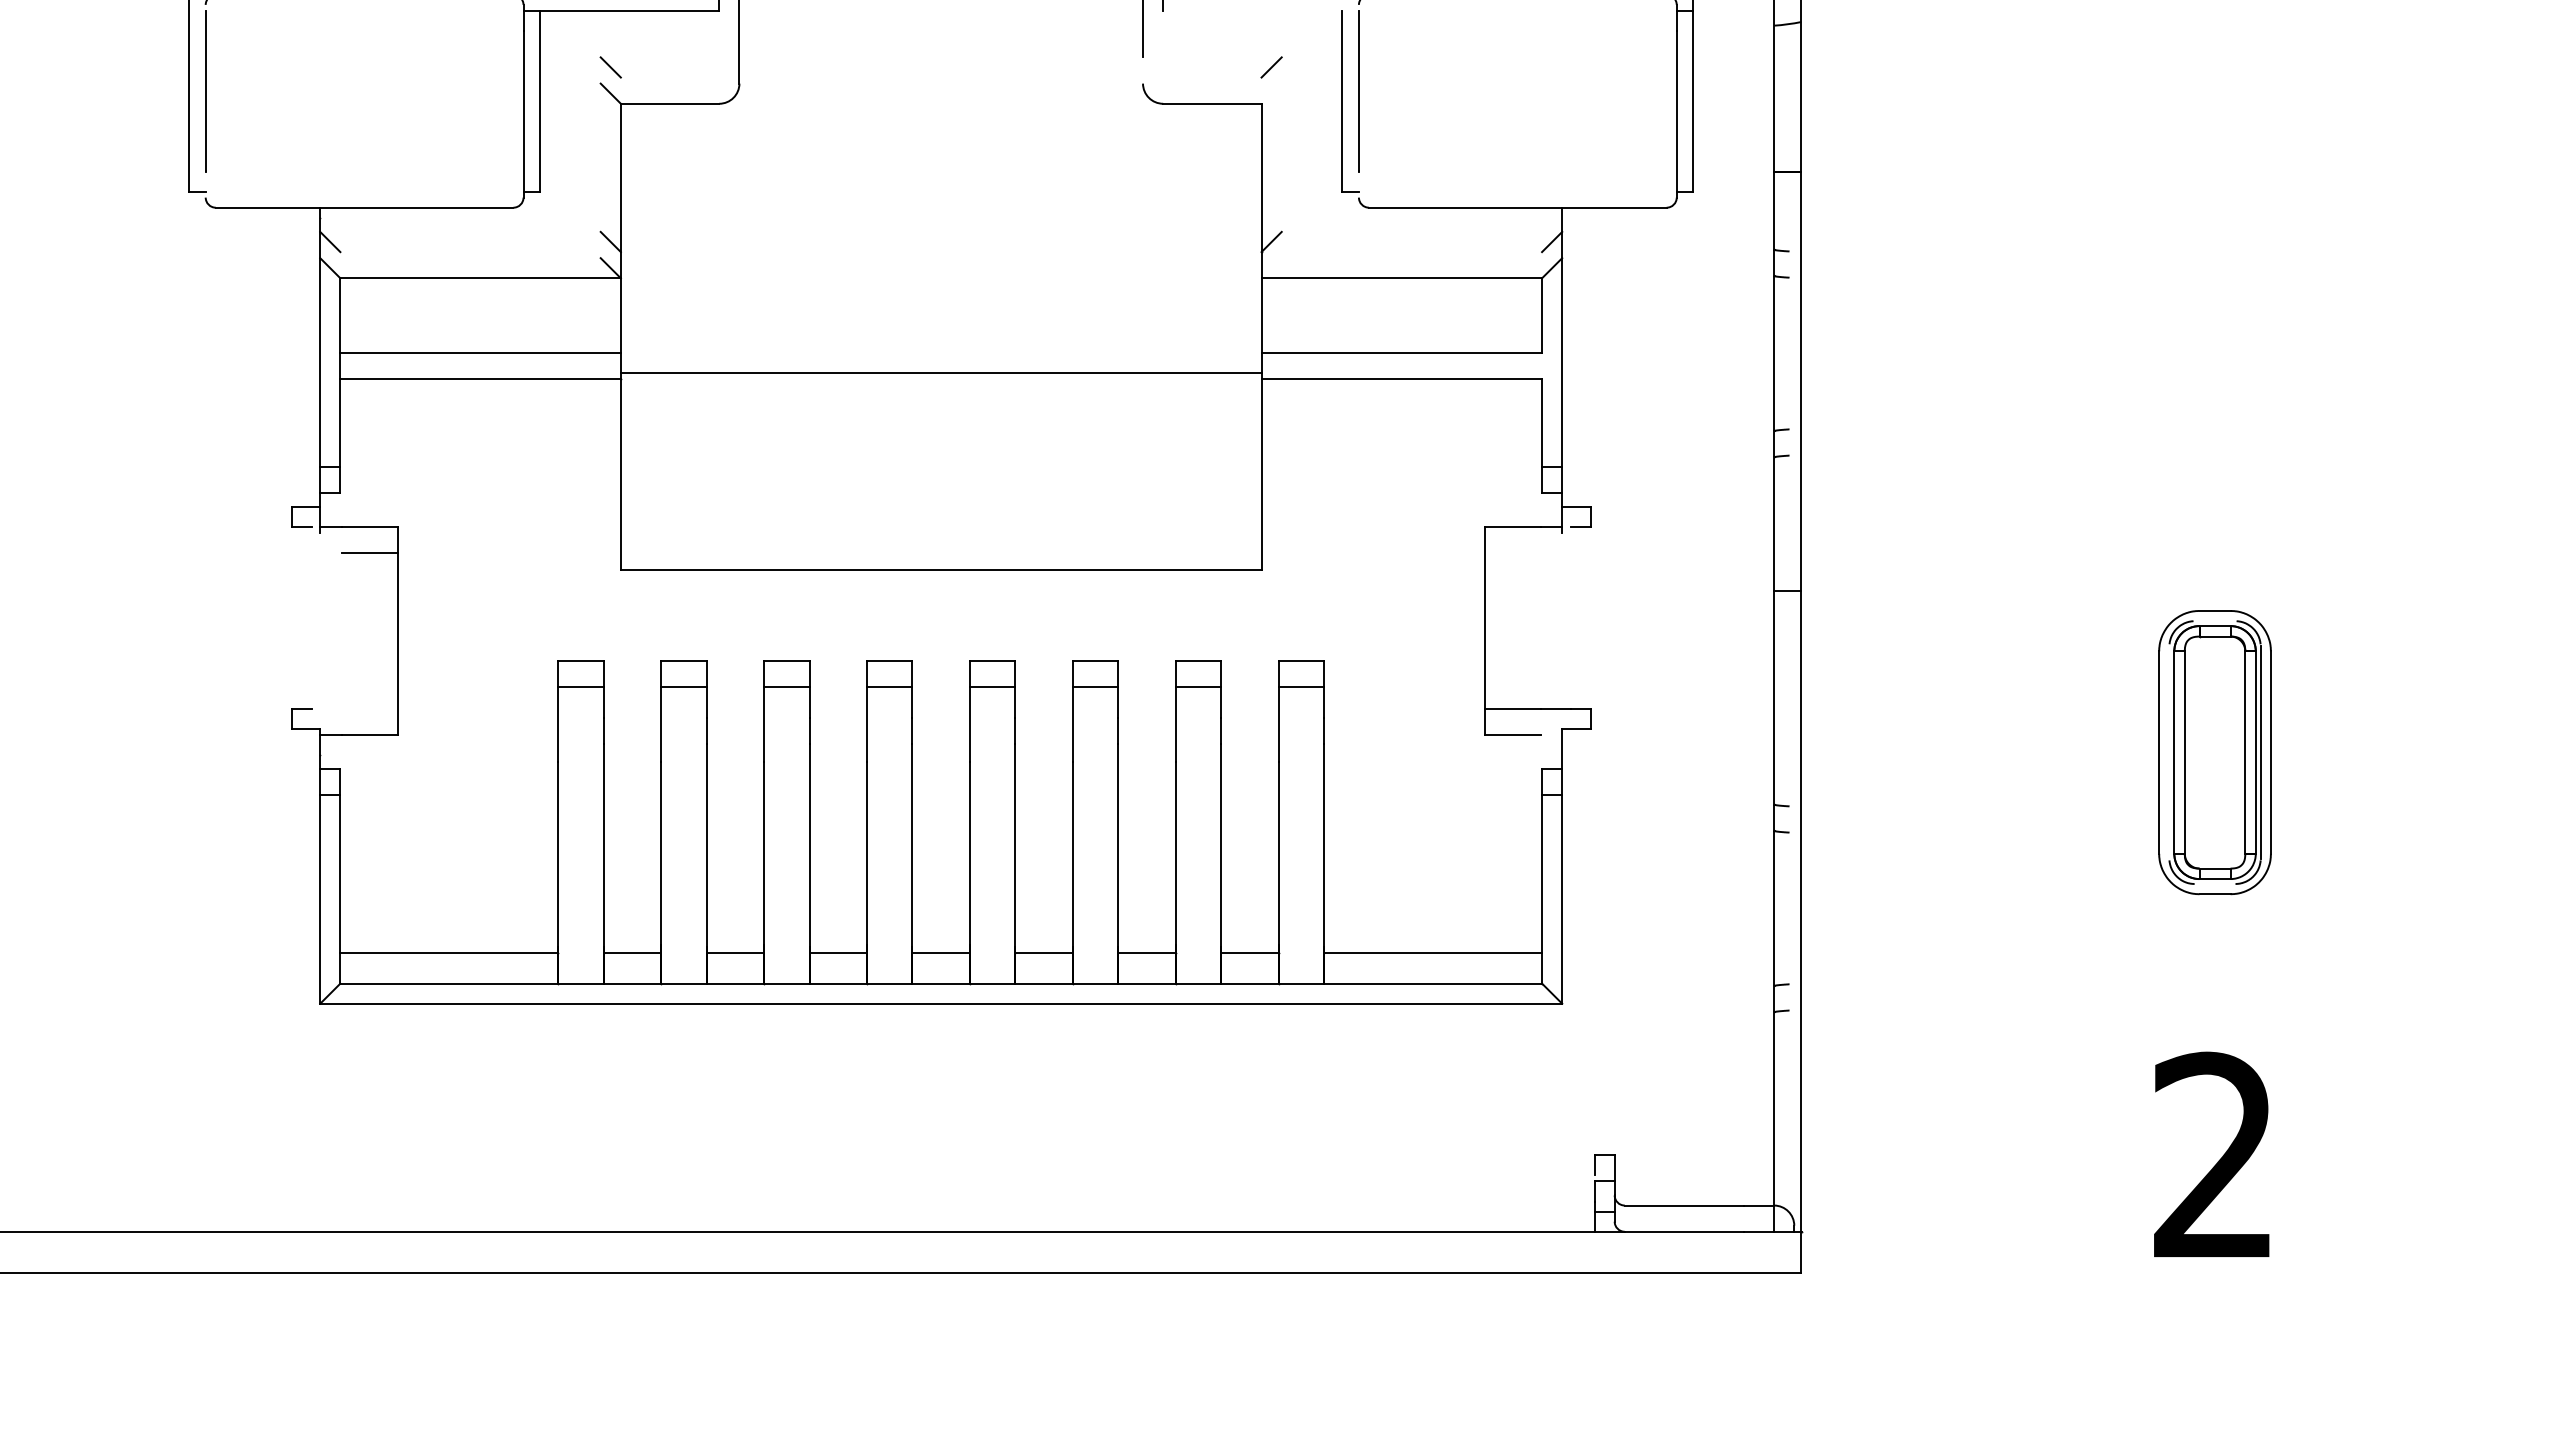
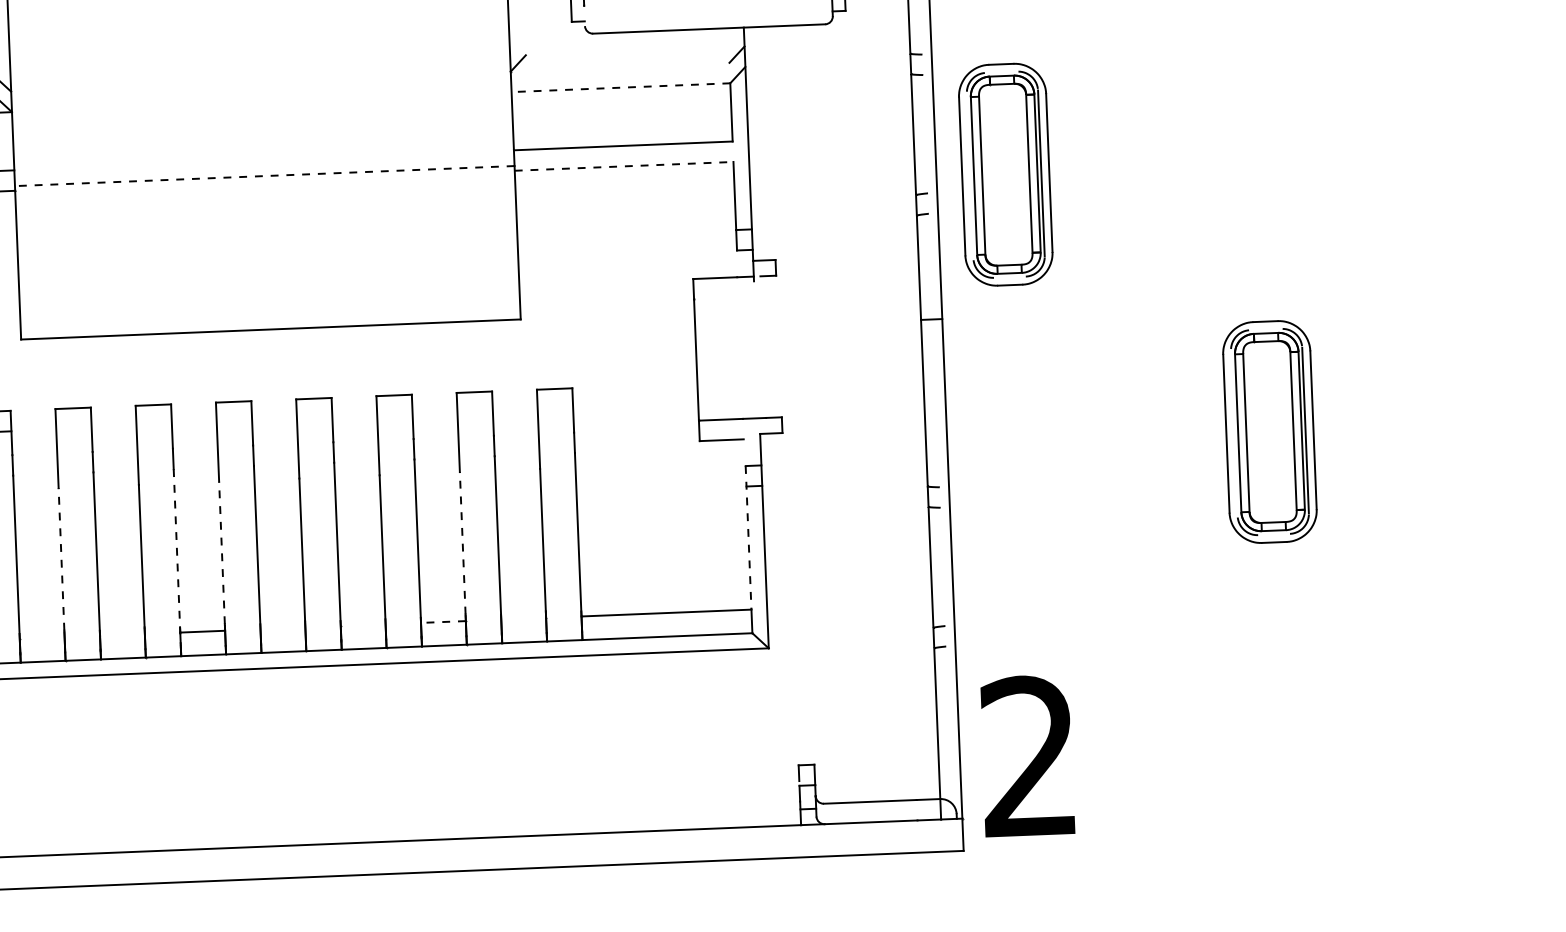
line: (1401, 278) -> (620, 87), solid -> dashed
line: (940, 373) -> (264, 176), solid -> dashed
line: (1402, 379) -> (624, 166), solid -> dashed
part: (1889, 409) -> (1005, 174), added
line: (683, 686) -> (73, 428), removed
line: (786, 686) -> (153, 425), removed
line: (889, 686) -> (234, 422), removed
line: (992, 686) -> (314, 418), removed
line: (1095, 686) -> (394, 415), removed
line: (1198, 686) -> (475, 412), removed
line: (1301, 686) -> (555, 409), removed
line: (661, 853) -> (61, 559), solid -> dashed
line: (867, 853) -> (222, 552), solid -> dashed
line: (1175, 853) -> (462, 543), solid -> dashed
line: (809, 857) -> (177, 557), solid -> dashed
line: (1542, 861) -> (748, 538), solid -> dashed
line: (632, 953) -> (42, 638), removed
line: (735, 953) -> (122, 635), removed
line: (940, 953) -> (282, 628), removed
line: (1043, 953) -> (362, 625), removed
line: (1147, 953) -> (443, 622), solid -> dashed
line: (1249, 953) -> (523, 618), removed
text: (2211, 1153) -> (1027, 754), moved

